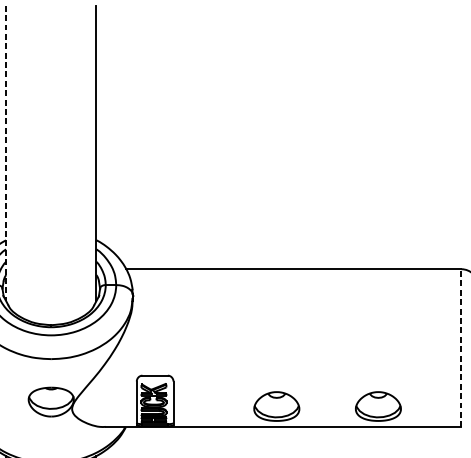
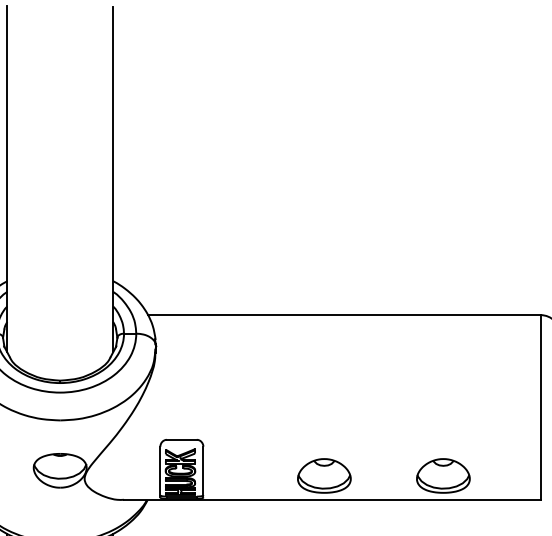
line: (6, 153) -> (7, 179), dashed -> solid
line: (461, 348) -> (540, 407), dashed -> solid

